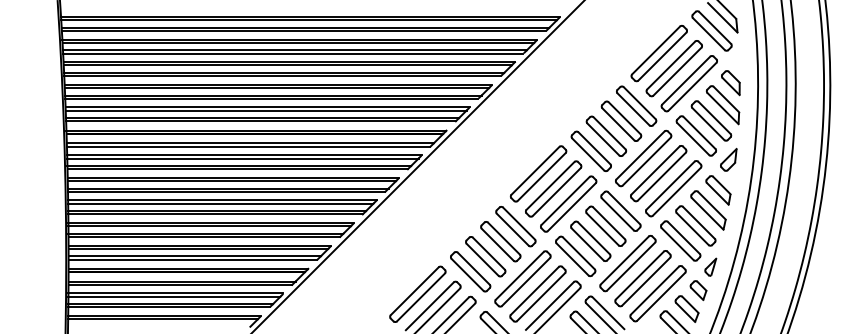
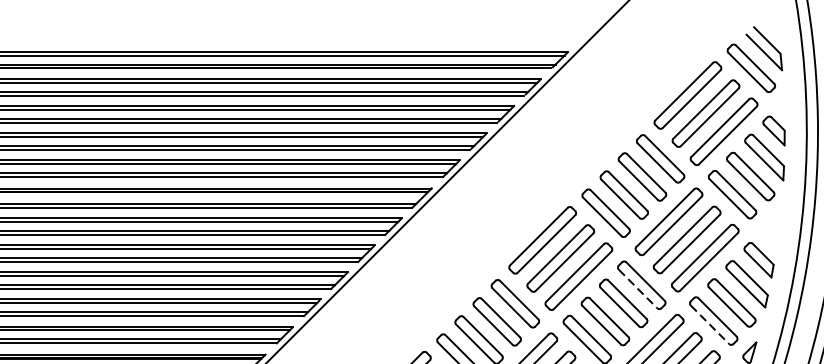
part: (728, 159) -> (771, 222), removed
line: (617, 214) -> (637, 289), solid -> dashed
line: (677, 244) -> (709, 325), solid -> dashed

